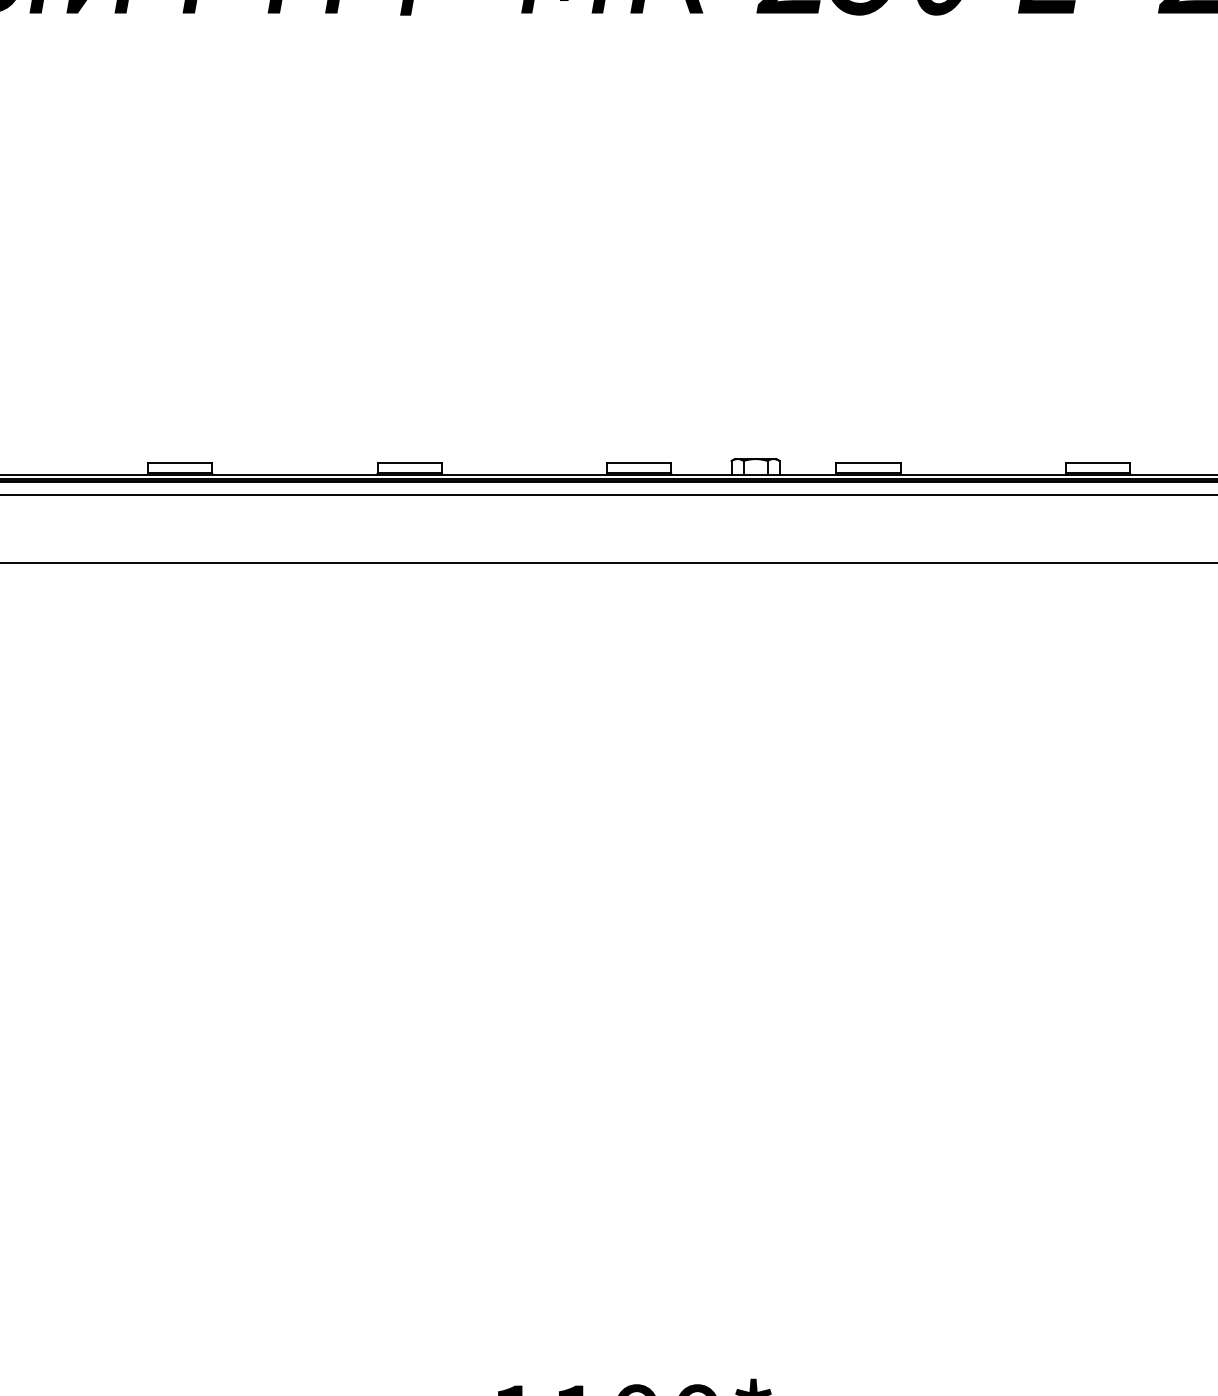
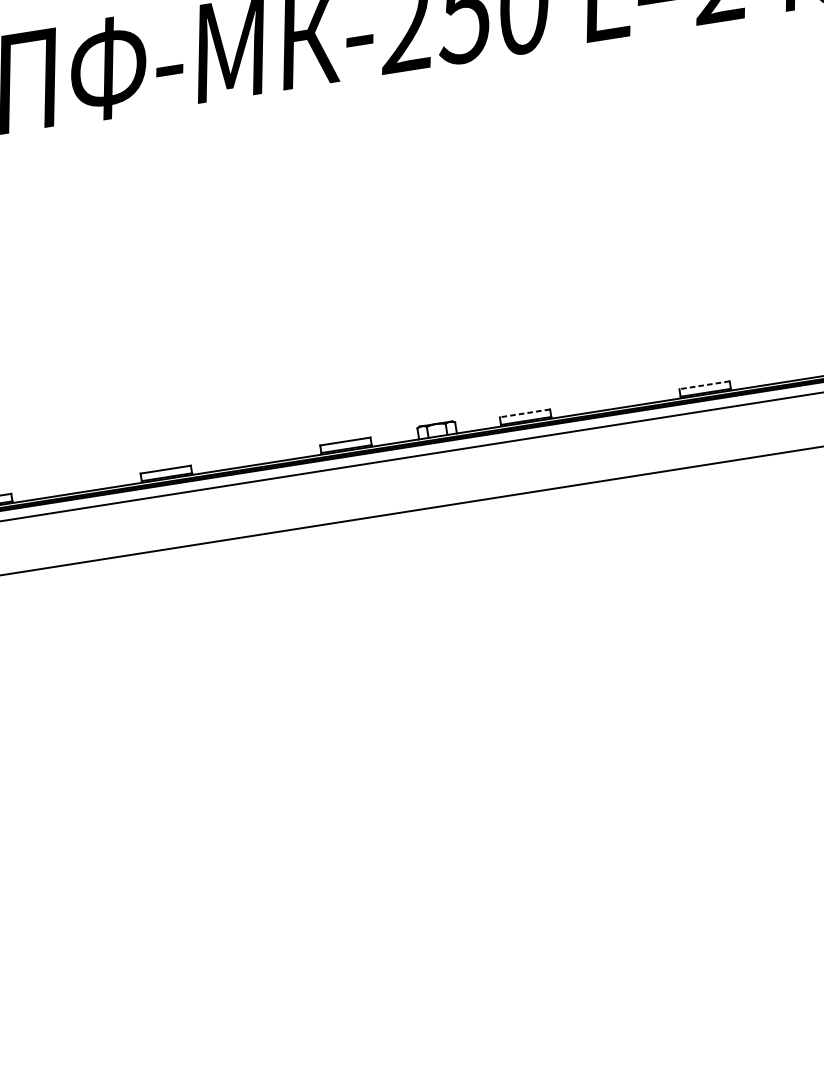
line: (868, 463) -> (524, 413), solid -> dashed
line: (1097, 463) -> (704, 385), solid -> dashed

